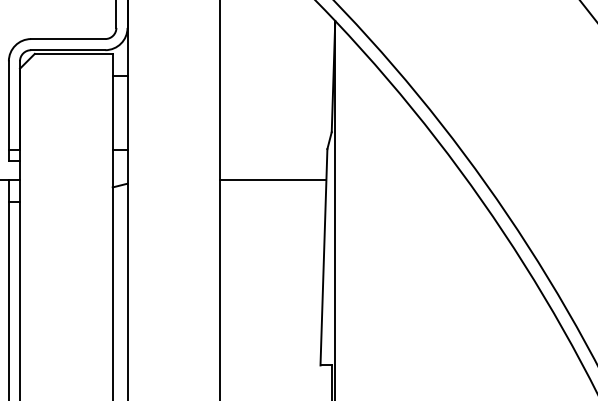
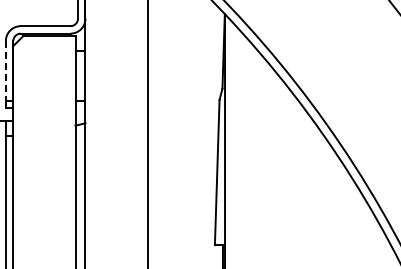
line: (8, 105) -> (5, 70), solid -> dashed
line: (272, 179) -> (182, 120), removed

